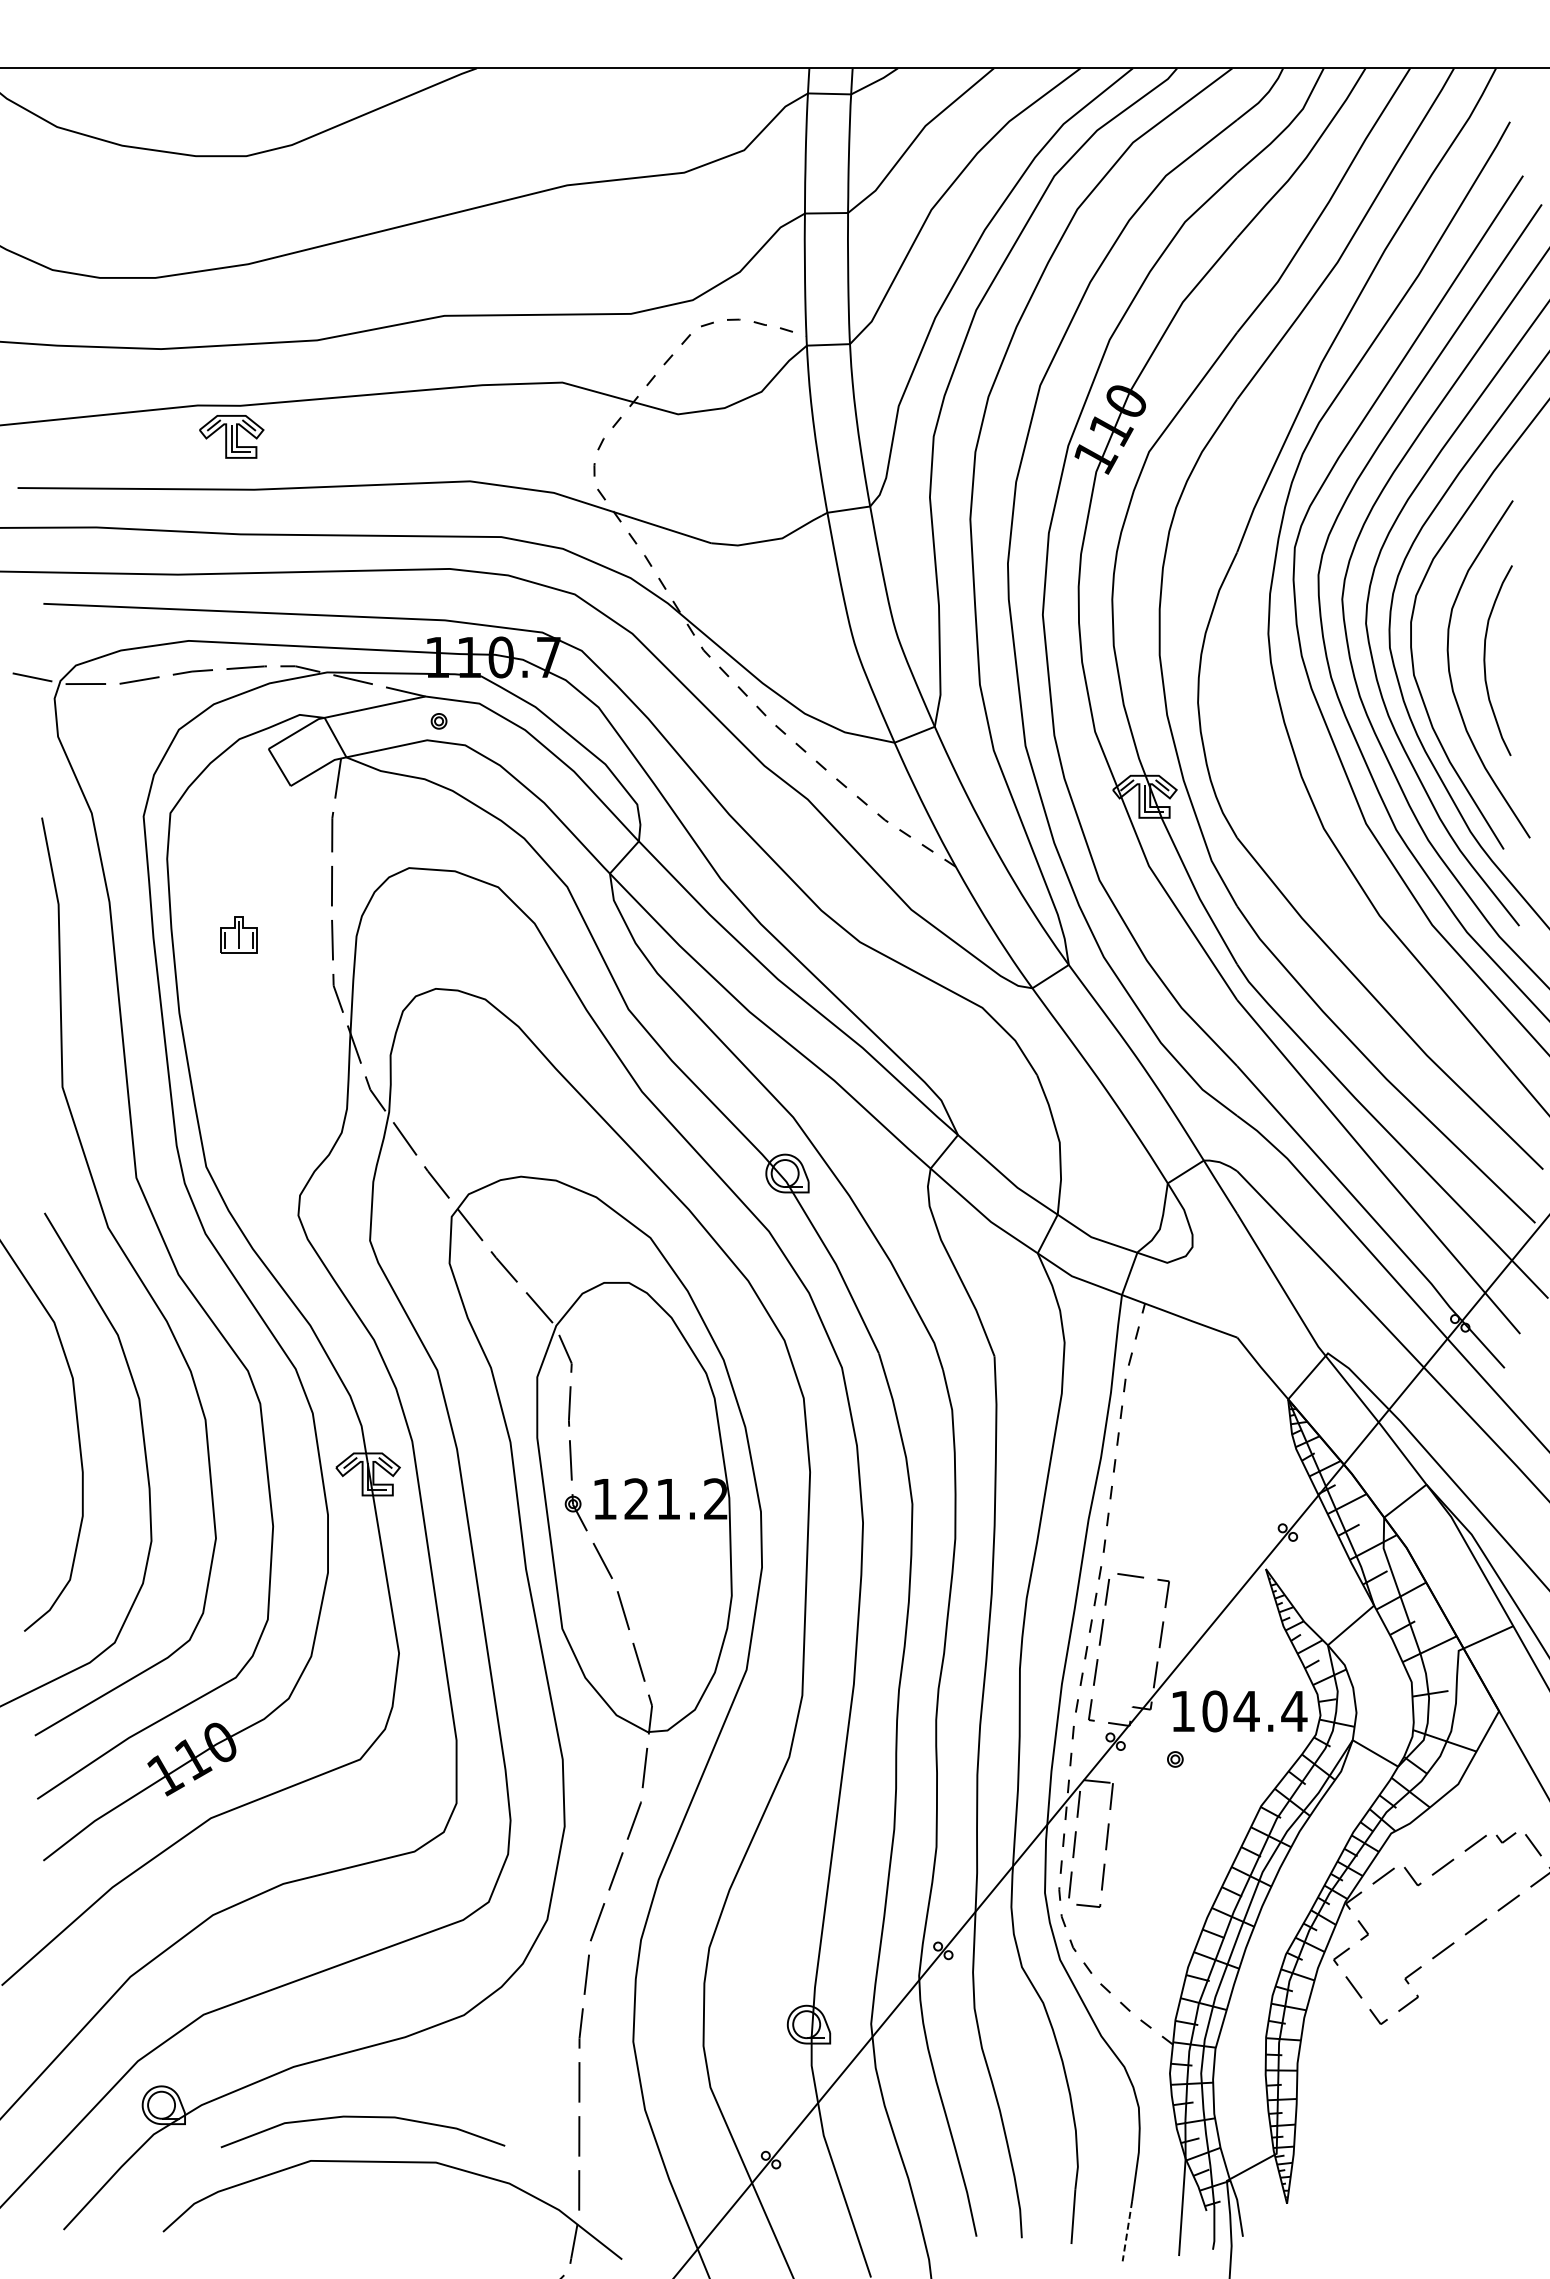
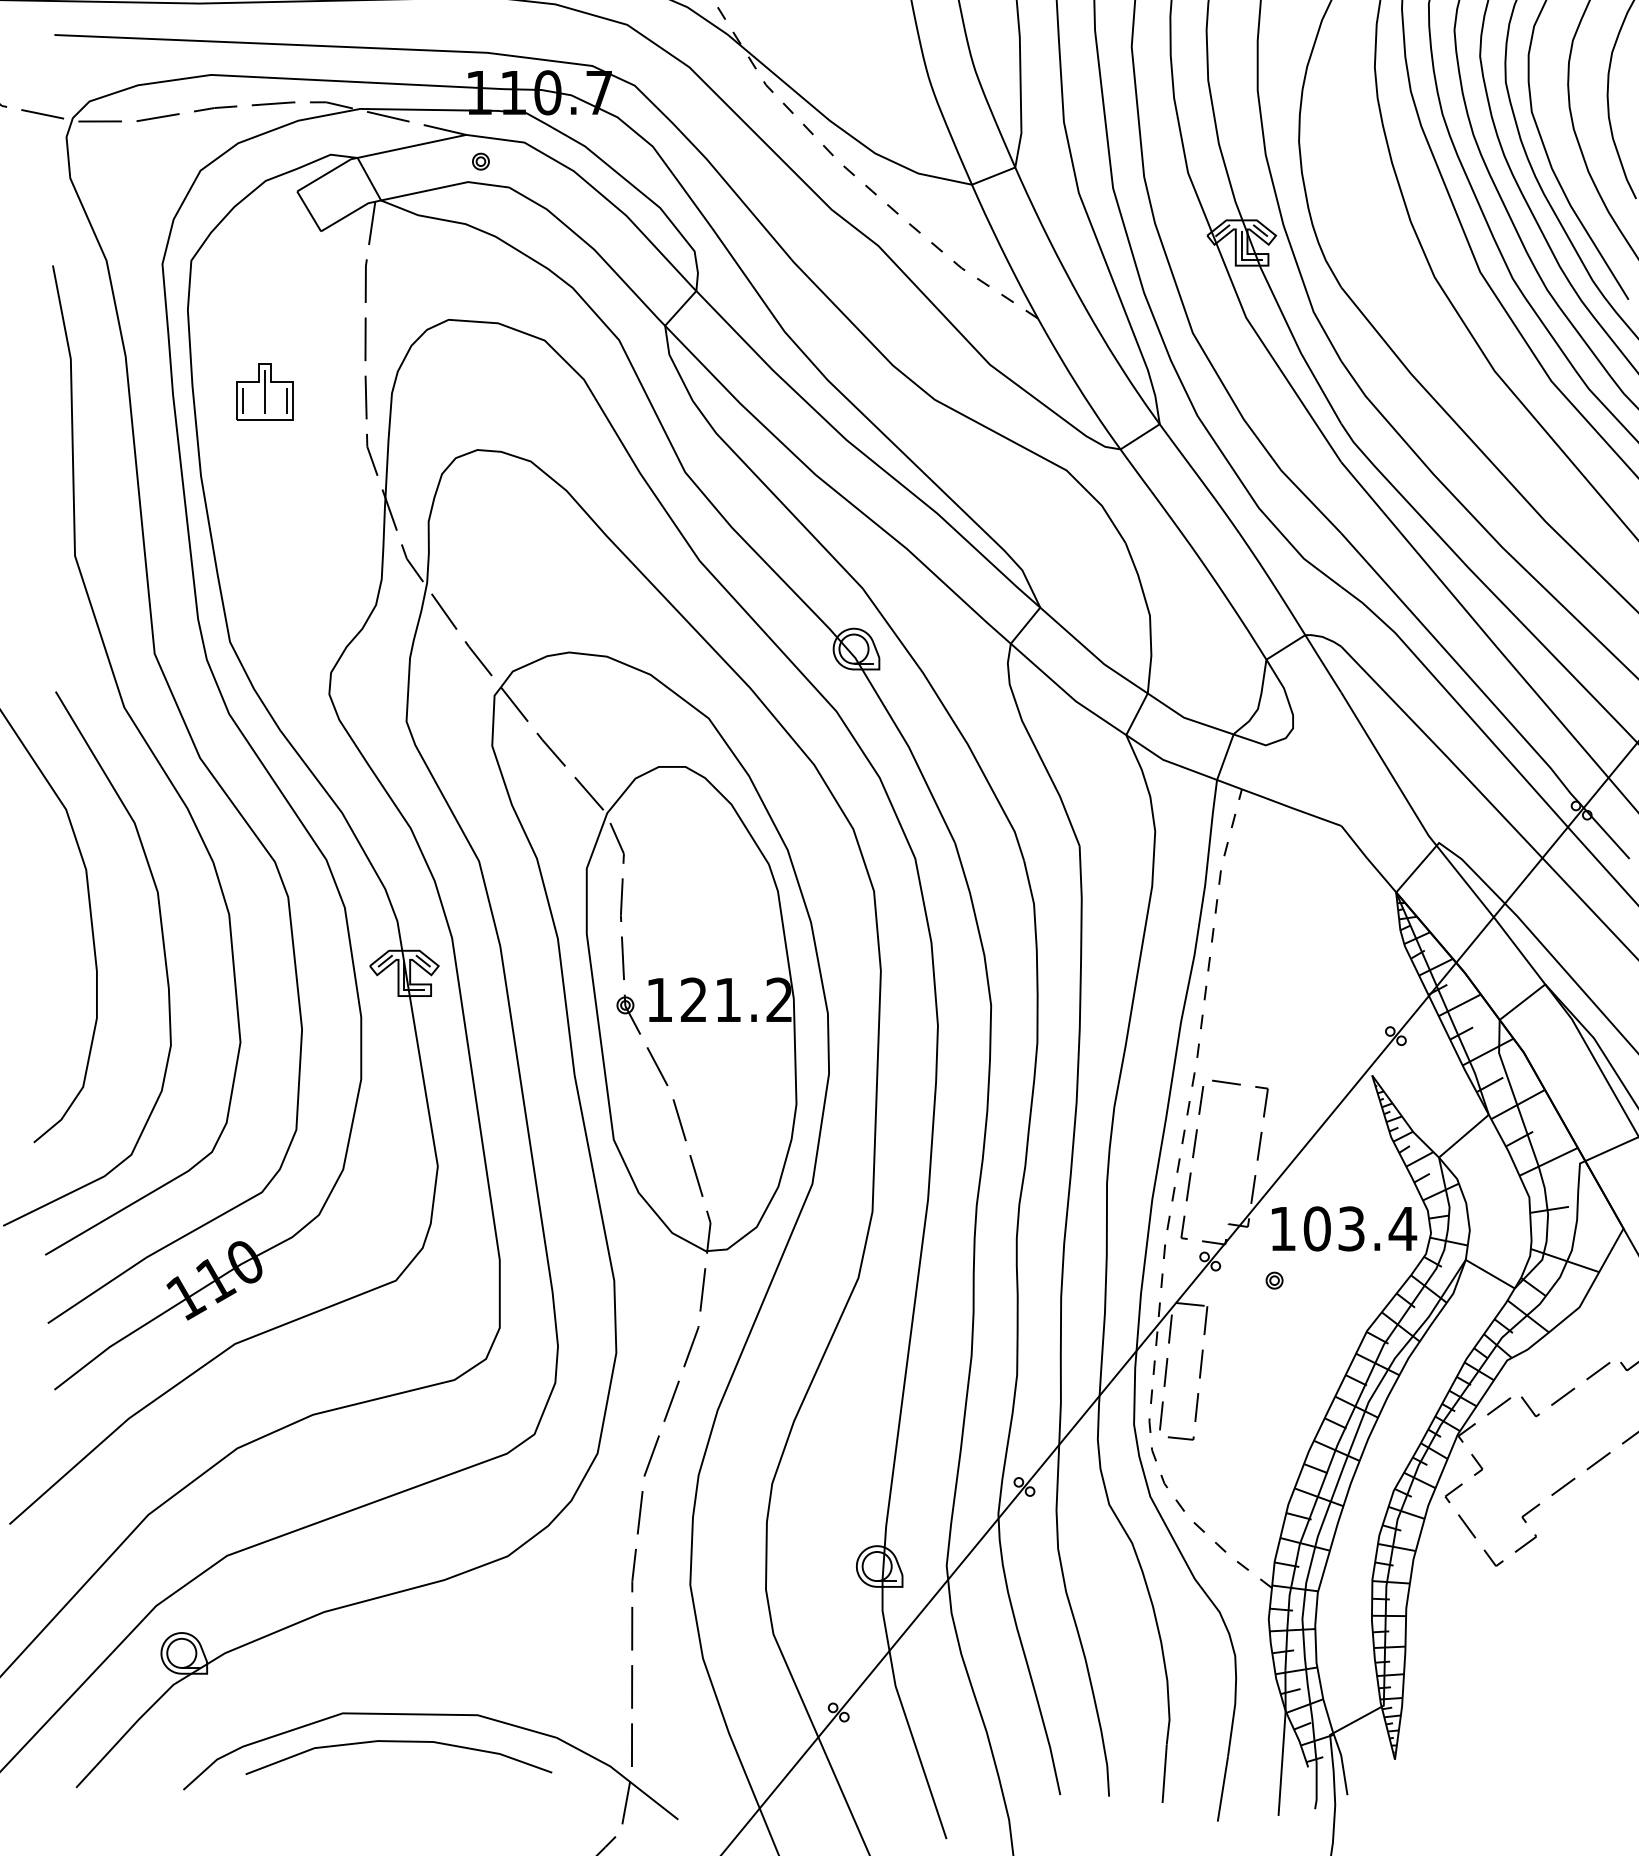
part: (238, 934) -> (264, 391), size x1.43
text: (1246, 1711) -> (1351, 1228), 104.4 -> 103.4
curve: (362, 2117) -> (398, 1742), moved
line: (1127, 2231) -> (1222, 1789), dashed -> solid

